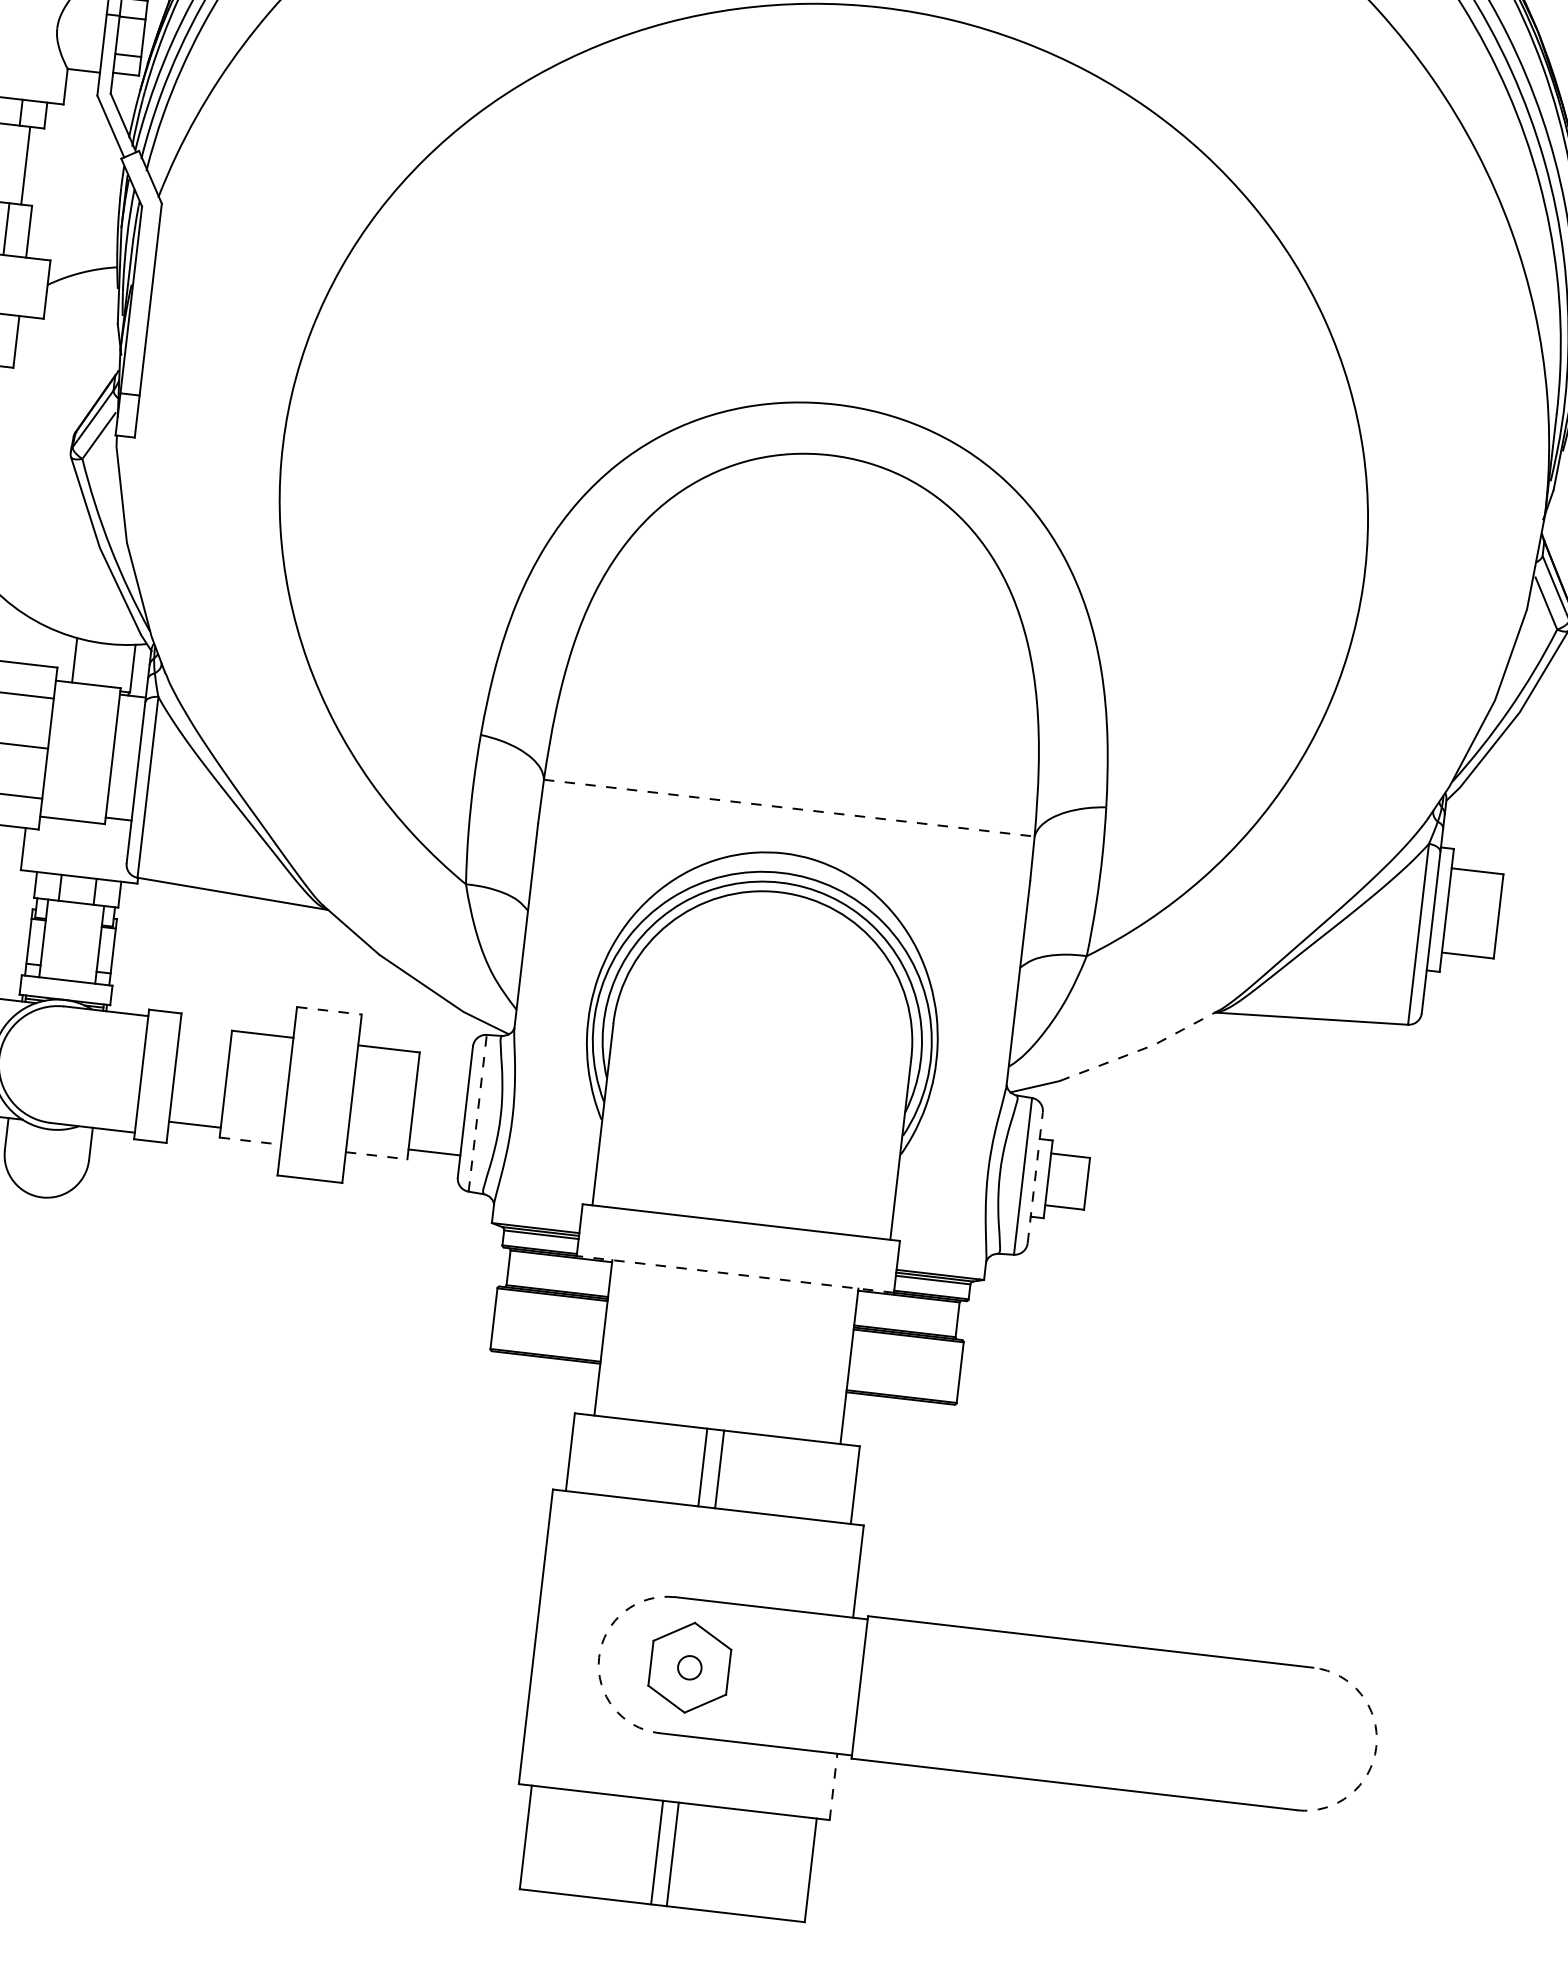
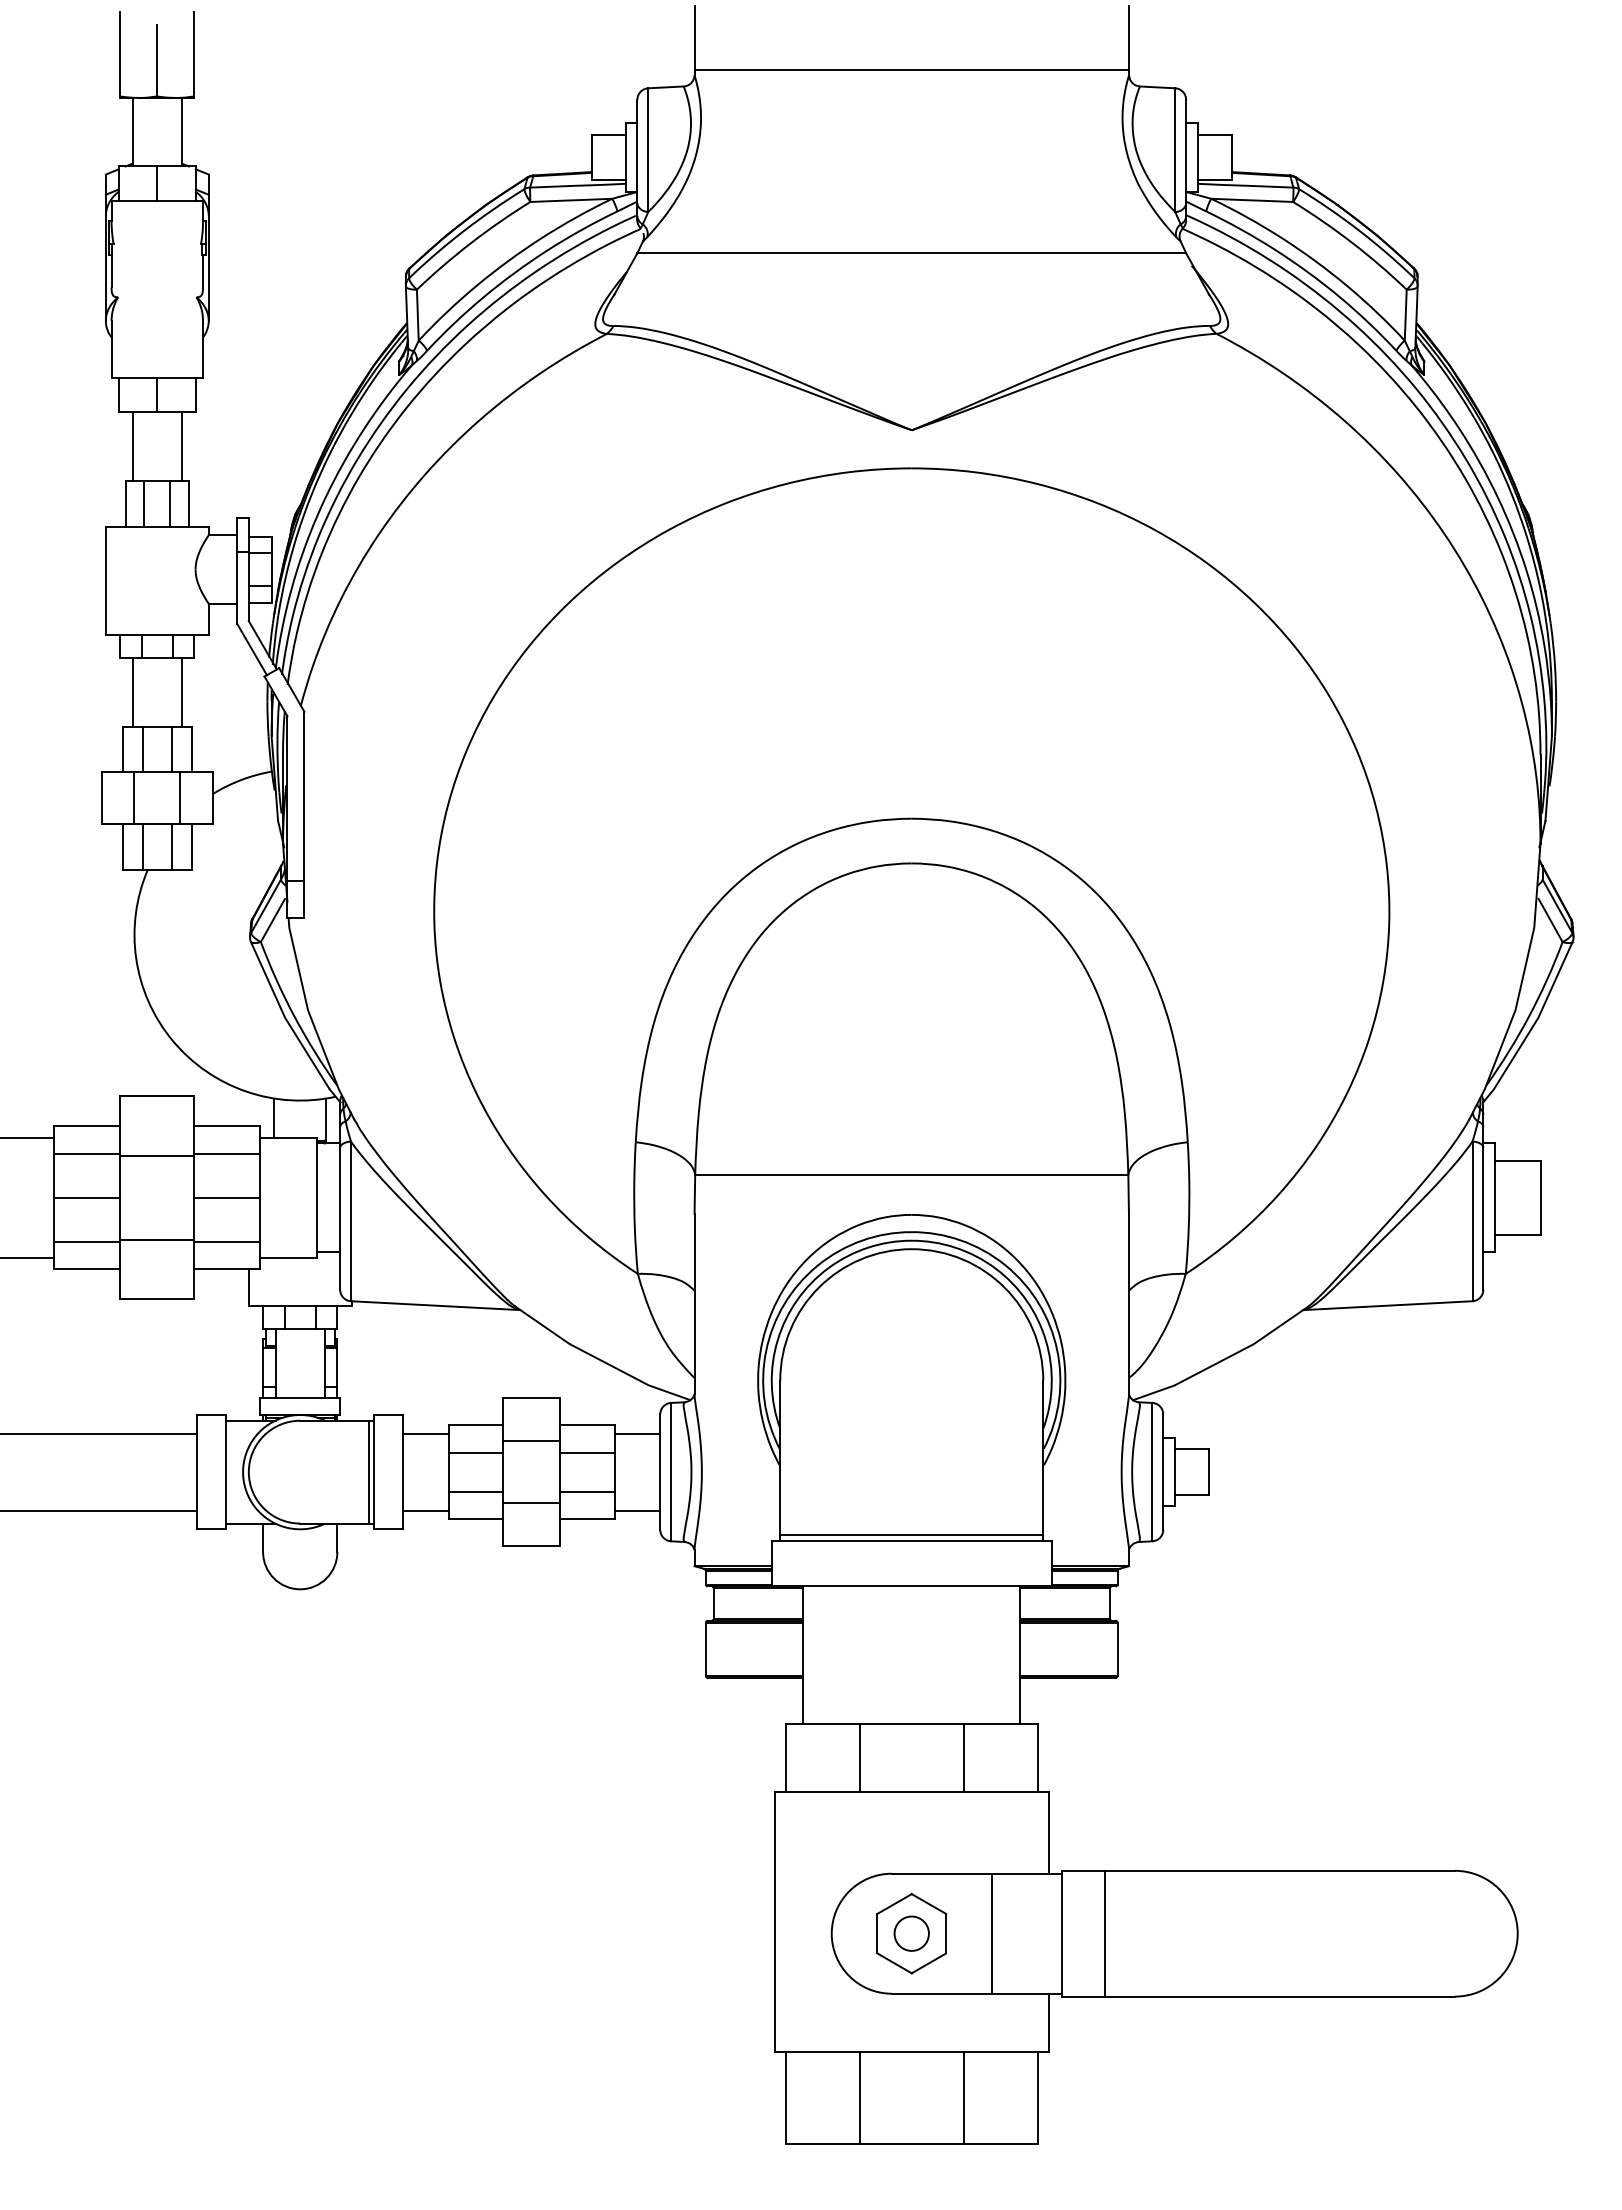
line: (10, 284) -> (180, 797), added
line: (789, 807) -> (911, 1174), dashed -> solid
line: (329, 1010) -> (531, 1397), dashed -> solid
line: (204, 1037) -> (425, 1433), added
line: (1143, 1049) -> (1244, 1349), dashed -> solid
line: (323, 1060) -> (531, 1441), added
line: (258, 1065) -> (475, 1452), added
line: (444, 1065) -> (637, 1433), added
line: (134, 1072) -> (368, 1471), added
line: (385, 1080) -> (587, 1452), added
line: (253, 1109) -> (475, 1491), added
line: (478, 1112) -> (671, 1471), dashed -> solid
line: (380, 1124) -> (587, 1491), added
line: (315, 1129) -> (531, 1502), added
line: (250, 1141) -> (476, 1519), dashed -> solid
line: (376, 1156) -> (587, 1519), dashed -> solid
line: (1035, 1178) -> (1163, 1472), dashed -> solid
line: (741, 1215) -> (911, 1534), added
line: (735, 1274) -> (911, 1586), dashed -> solid
line: (702, 1466) -> (963, 1757), moved
line: (719, 1468) -> (859, 1757), moved
arc: (598, 1657) -> (831, 1933), dashed -> solid
circle: (689, 1667) -> (911, 1933), size x1.67
line: (780, 1678) -> (991, 1933), added
line: (909, 1692) -> (1105, 1933), added
arc: (1376, 1746) -> (1517, 1933), dashed -> solid
line: (833, 1786) -> (1048, 2022), dashed -> solid
line: (656, 1852) -> (963, 2097), moved
line: (672, 1853) -> (859, 2097), moved

